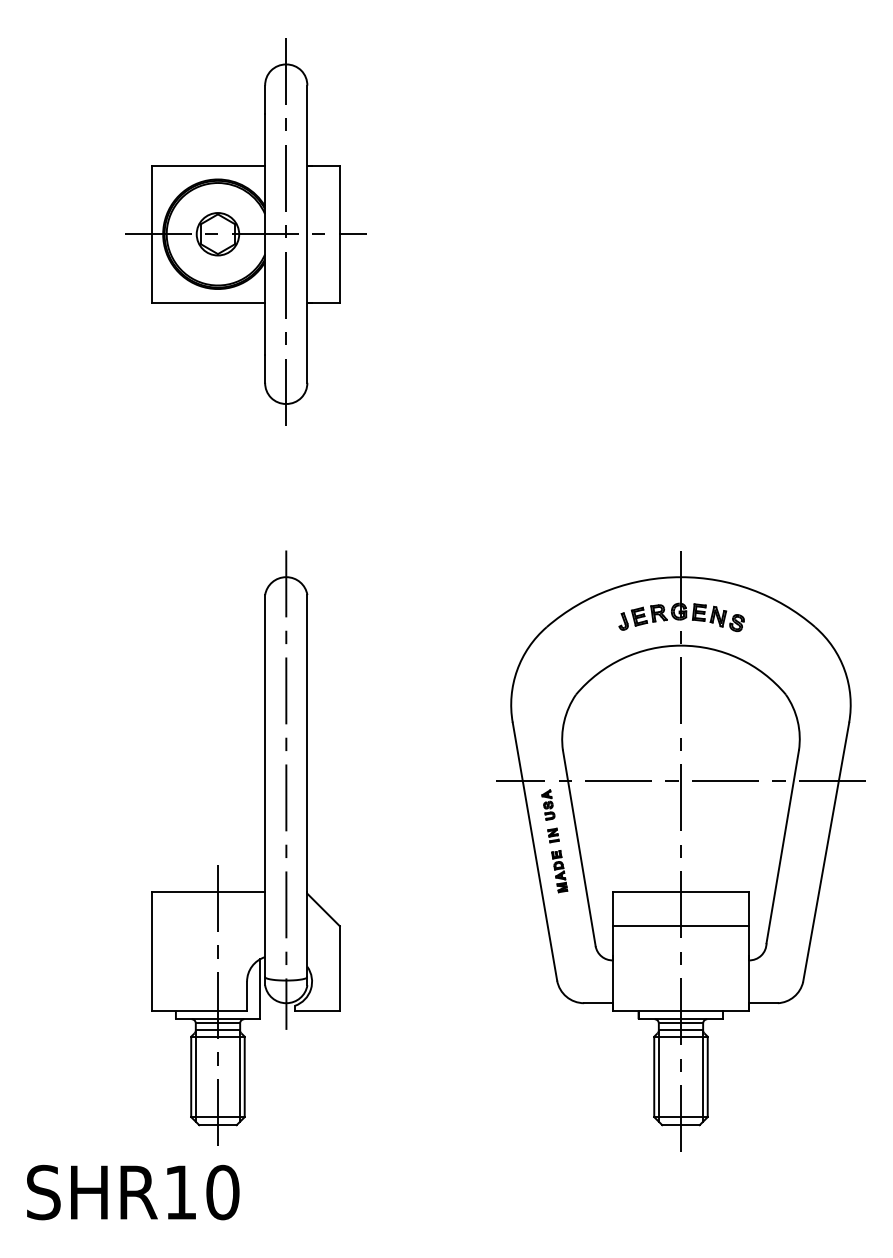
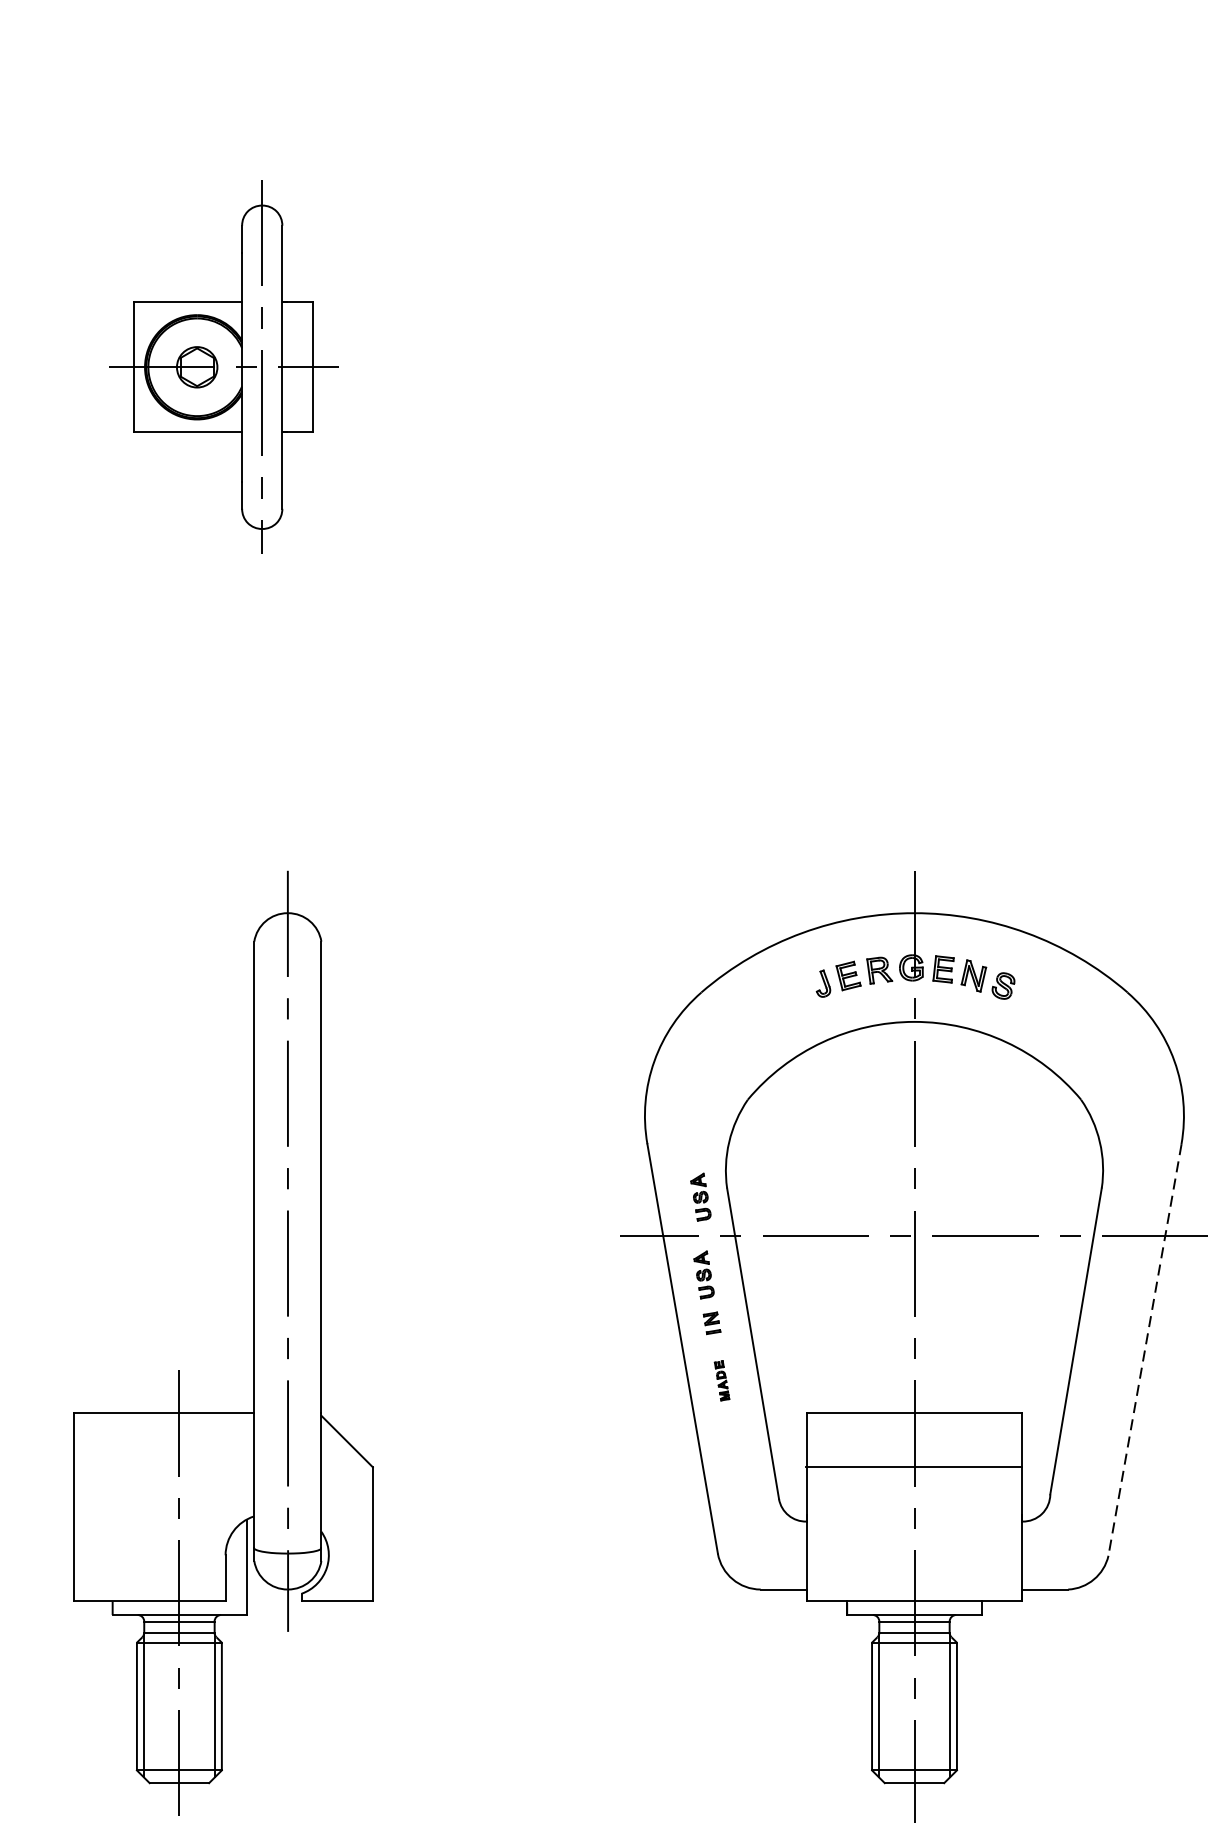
part: (245, 231) -> (223, 364), size x0.6
part: (546, 755) -> (700, 1196), added
line: (826, 852) -> (1145, 1350), solid -> dashed
part: (559, 871) -> (721, 1380), size x0.6

